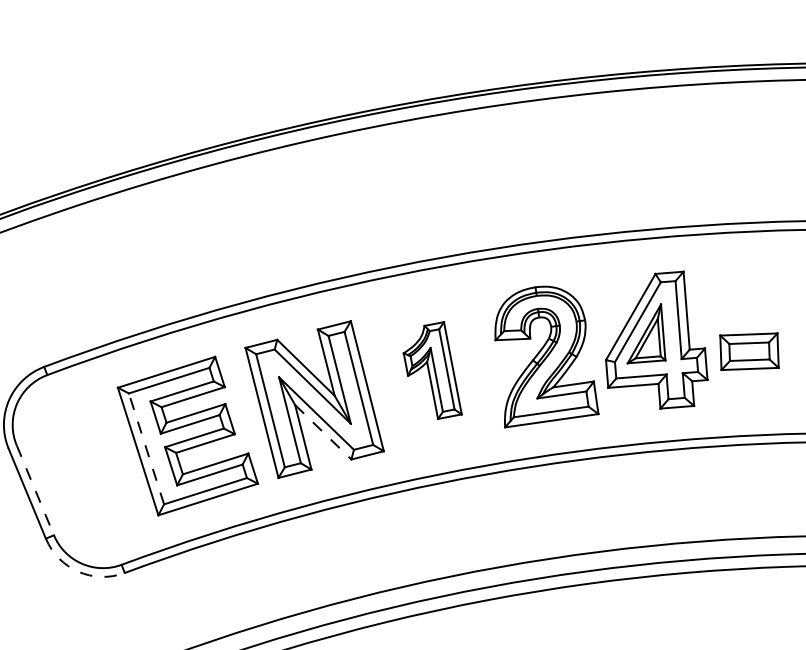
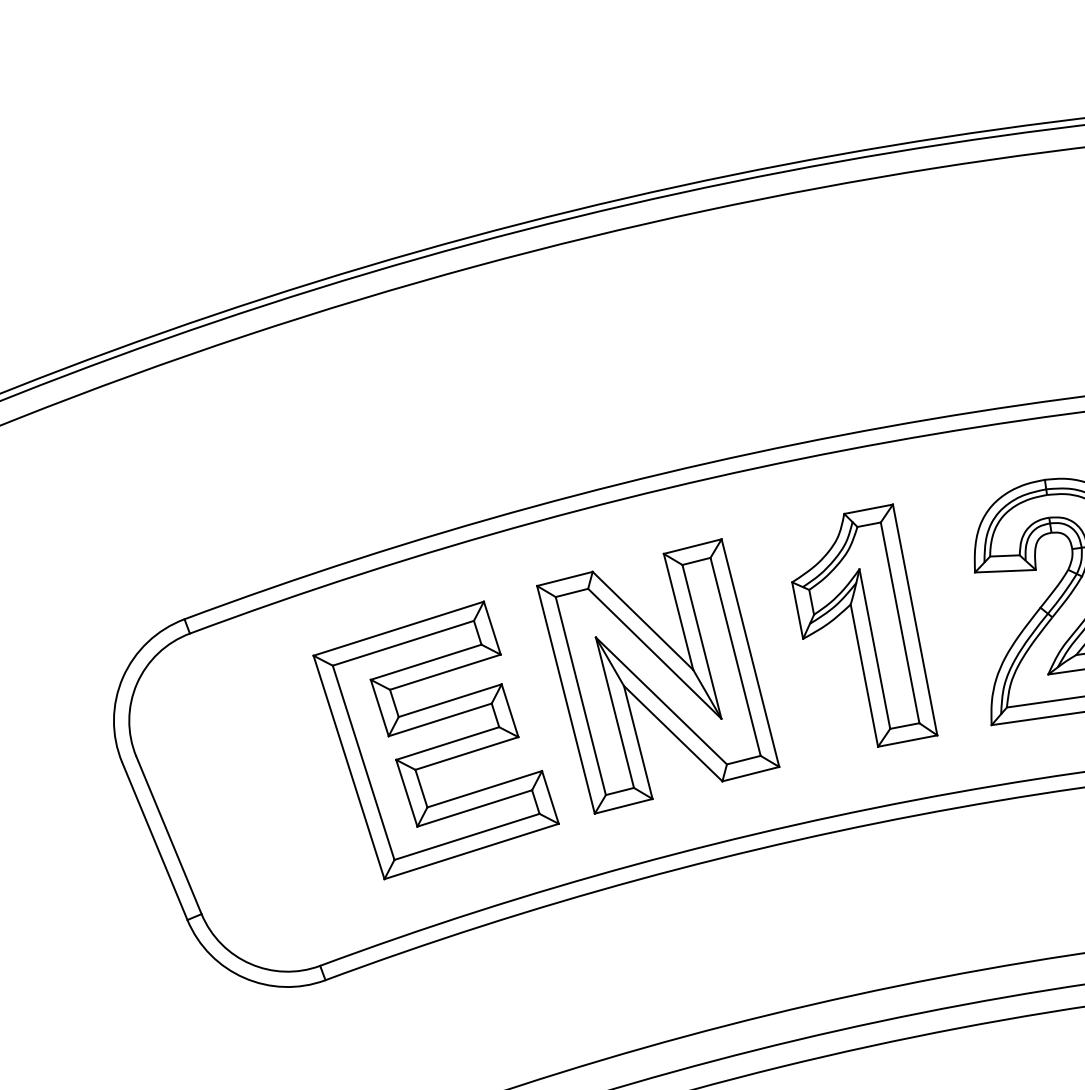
part: (432, 370) -> (864, 625), size x1.43
line: (323, 432) -> (673, 734), dashed -> solid
line: (146, 448) -> (363, 762), dashed -> solid
line: (35, 490) -> (169, 835), dashed -> solid
arc: (78, 571) -> (244, 977), dashed -> solid

